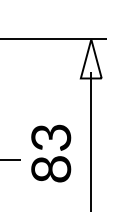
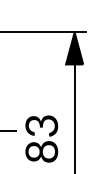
fill: (91, 59) -> (74, 48), added
text: (50, 152) -> (41, 138), moved

